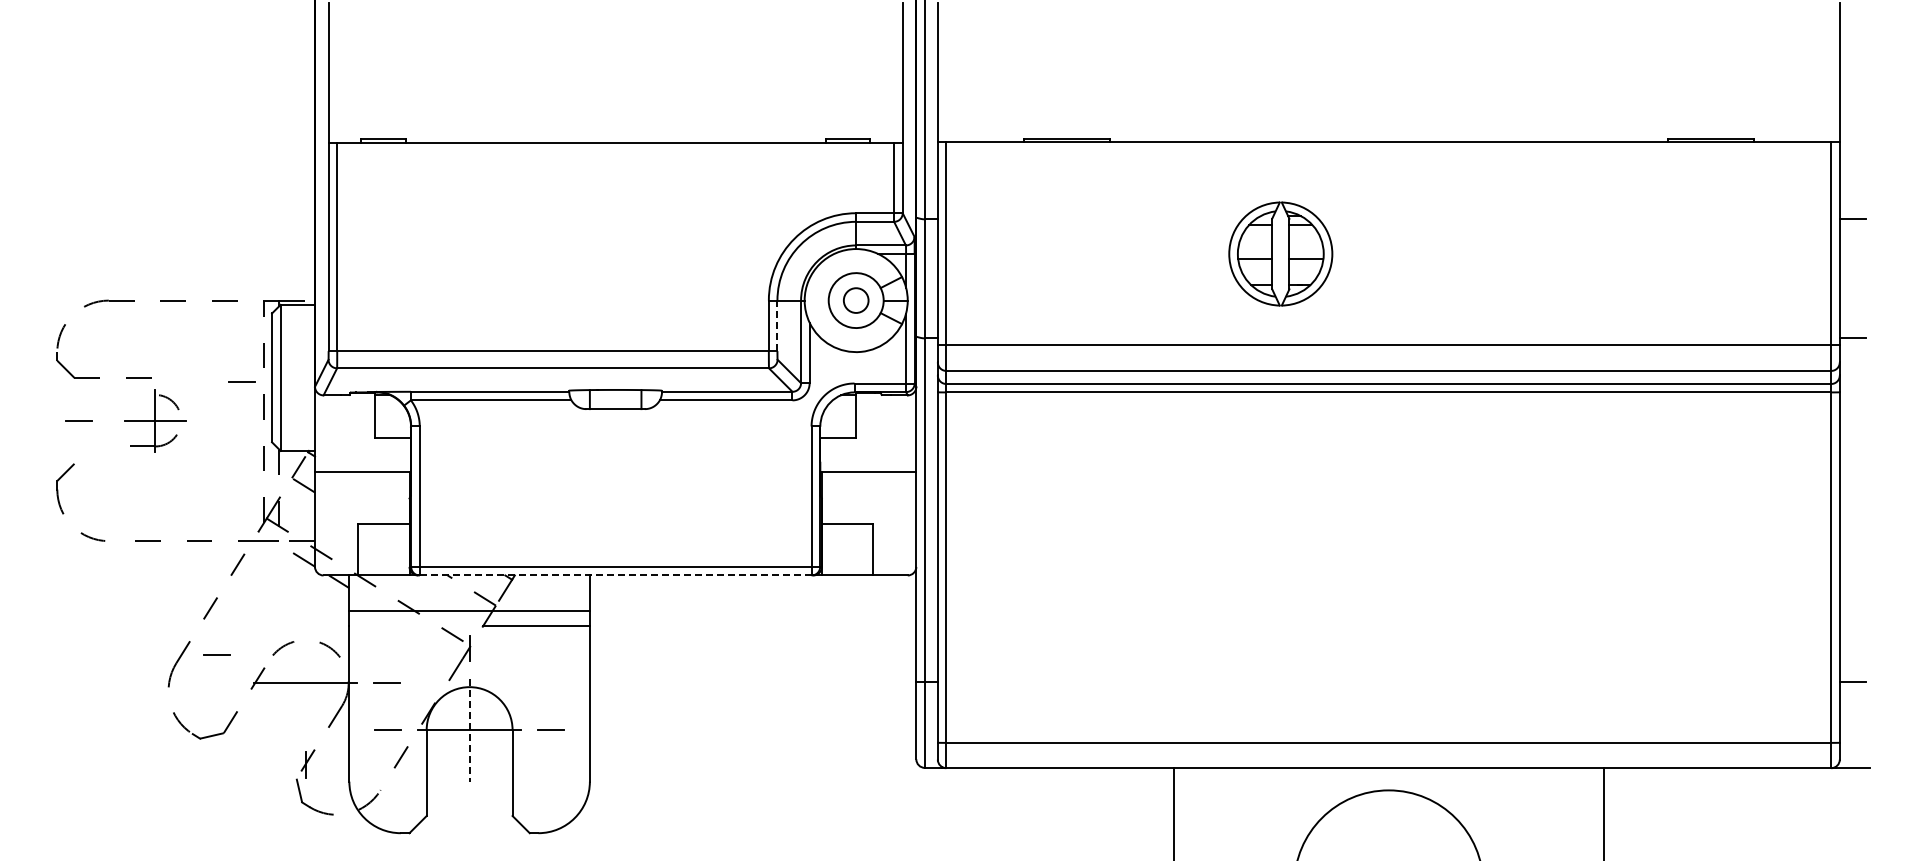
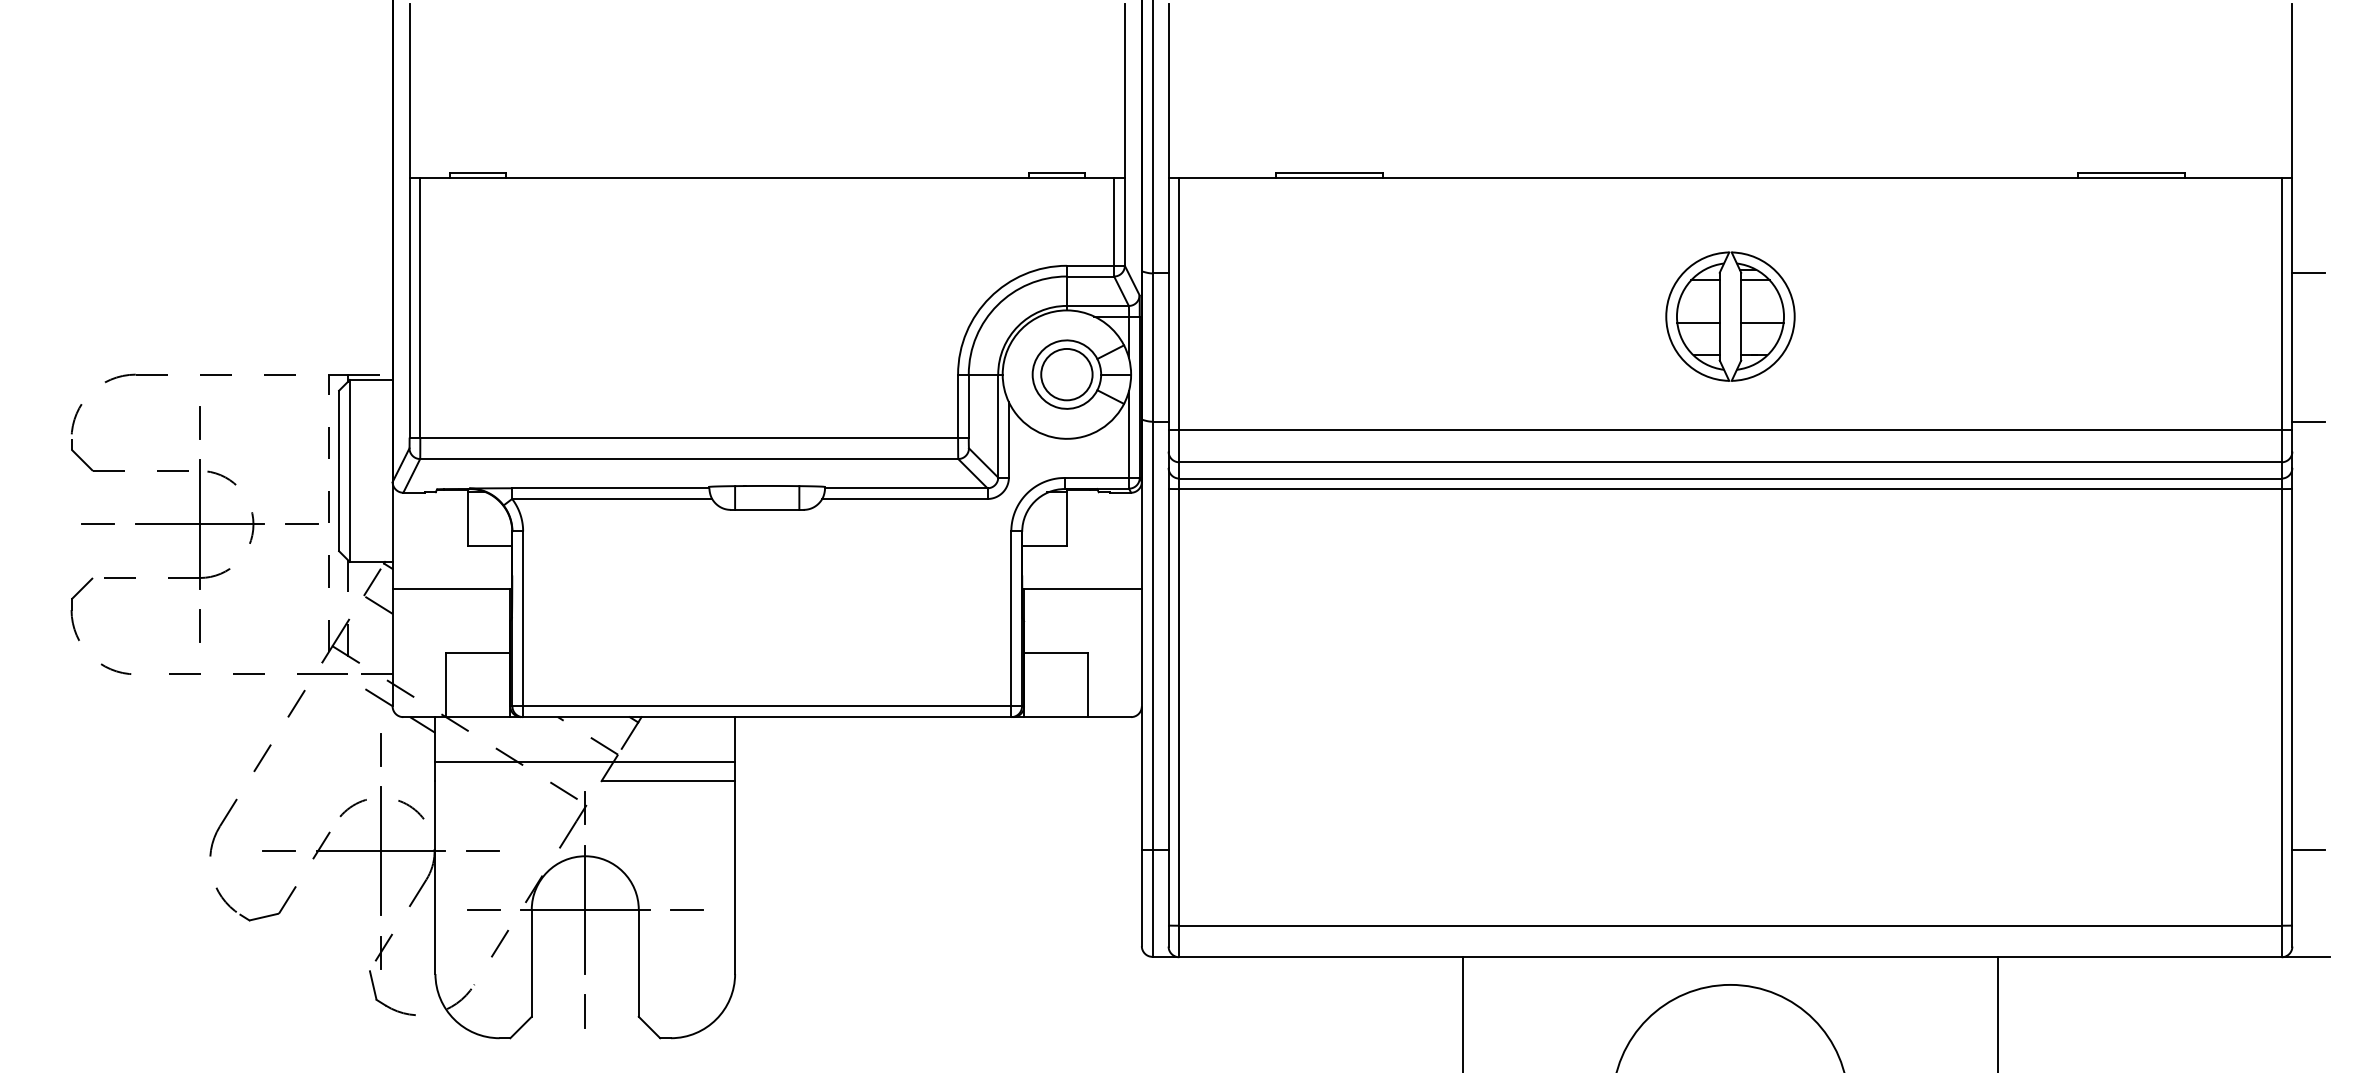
part: (1280, 253) -> (1730, 315), moved
circle: (855, 300) -> (1066, 374), size x1.67
line: (777, 325) -> (968, 405), dashed -> solid
line: (160, 339) -> (200, 423), added
line: (241, 381) -> (301, 524), moved
part: (147, 420) -> (183, 524), size x1.67
line: (160, 502) -> (200, 626), added
line: (615, 575) -> (767, 717), dashed -> solid
line: (305, 601) -> (380, 749), added
line: (216, 654) -> (278, 850), moved
line: (305, 682) -> (380, 850), added
line: (469, 730) -> (585, 910), dashed -> solid
line: (469, 811) -> (585, 1011), added

